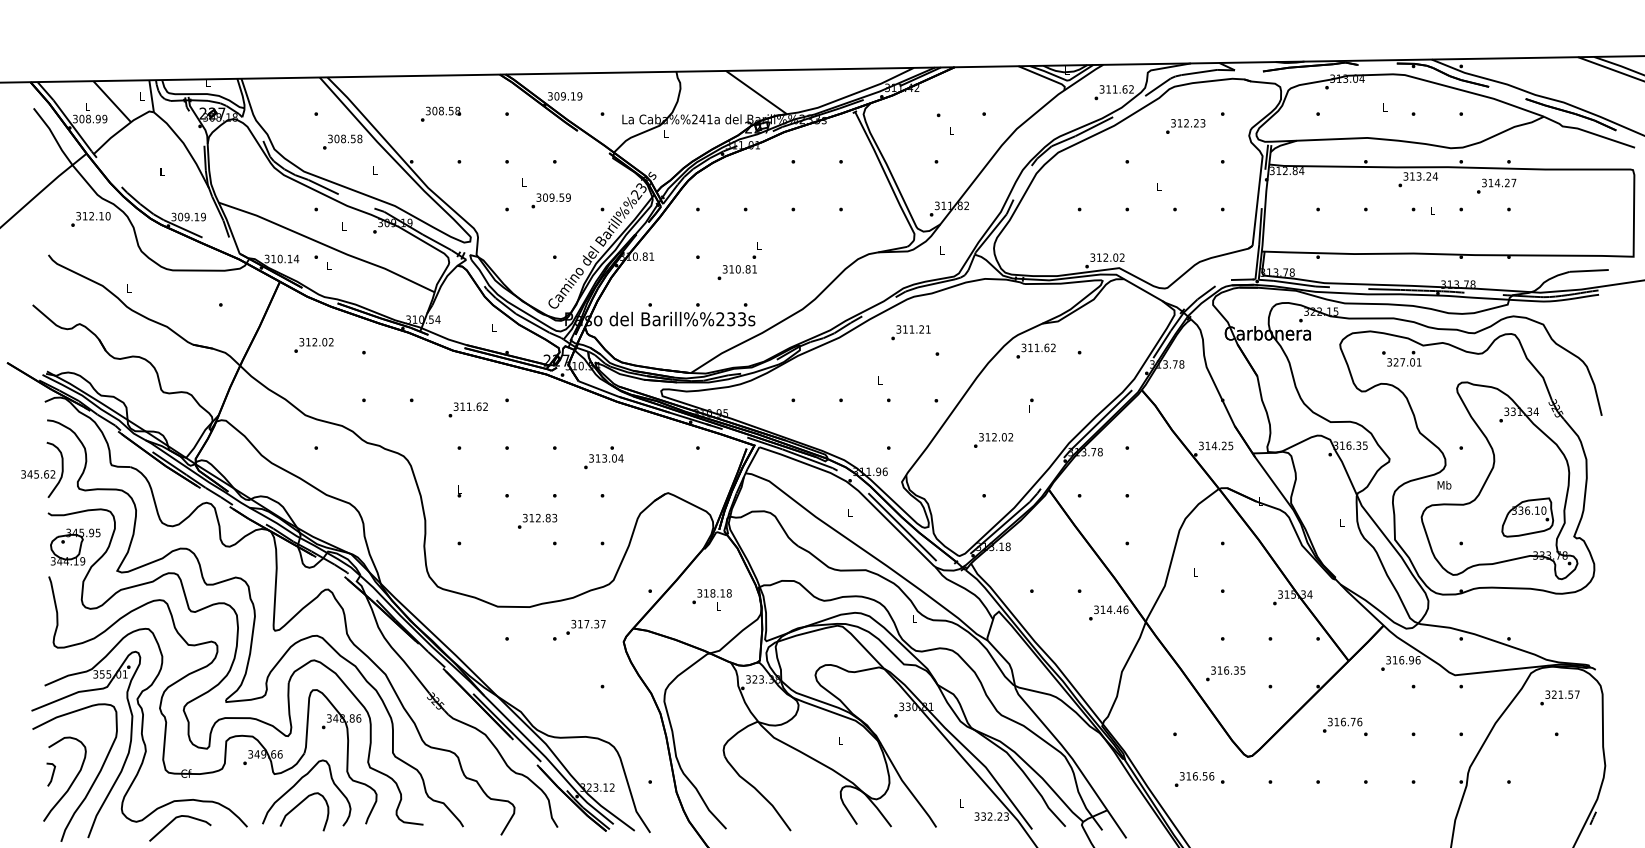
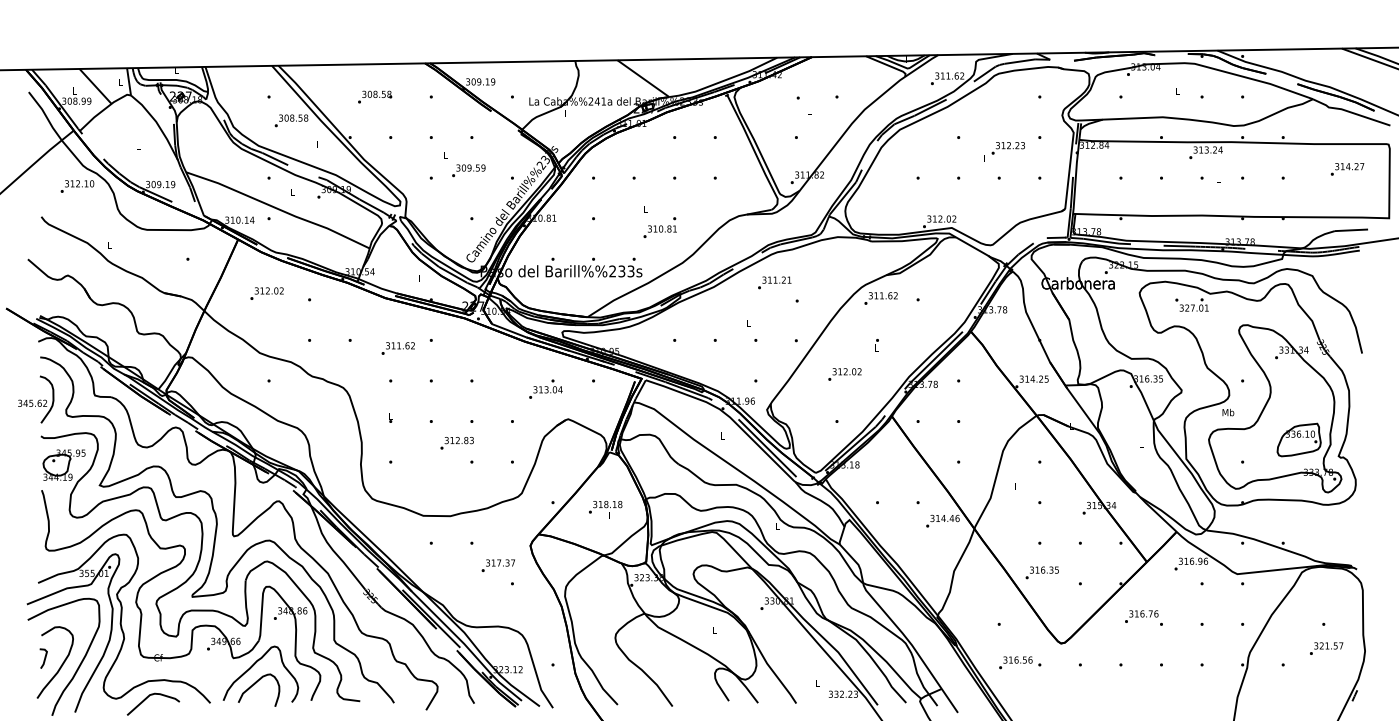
text: (1185, 126) -> (1008, 148), moved
text: (1496, 185) -> (1347, 168), moved
text: (736, 267) -> (659, 227), moved
text: (603, 457) -> (545, 388), moved
text: (585, 626) -> (497, 564), moved
text: (1559, 697) -> (1326, 648), moved

